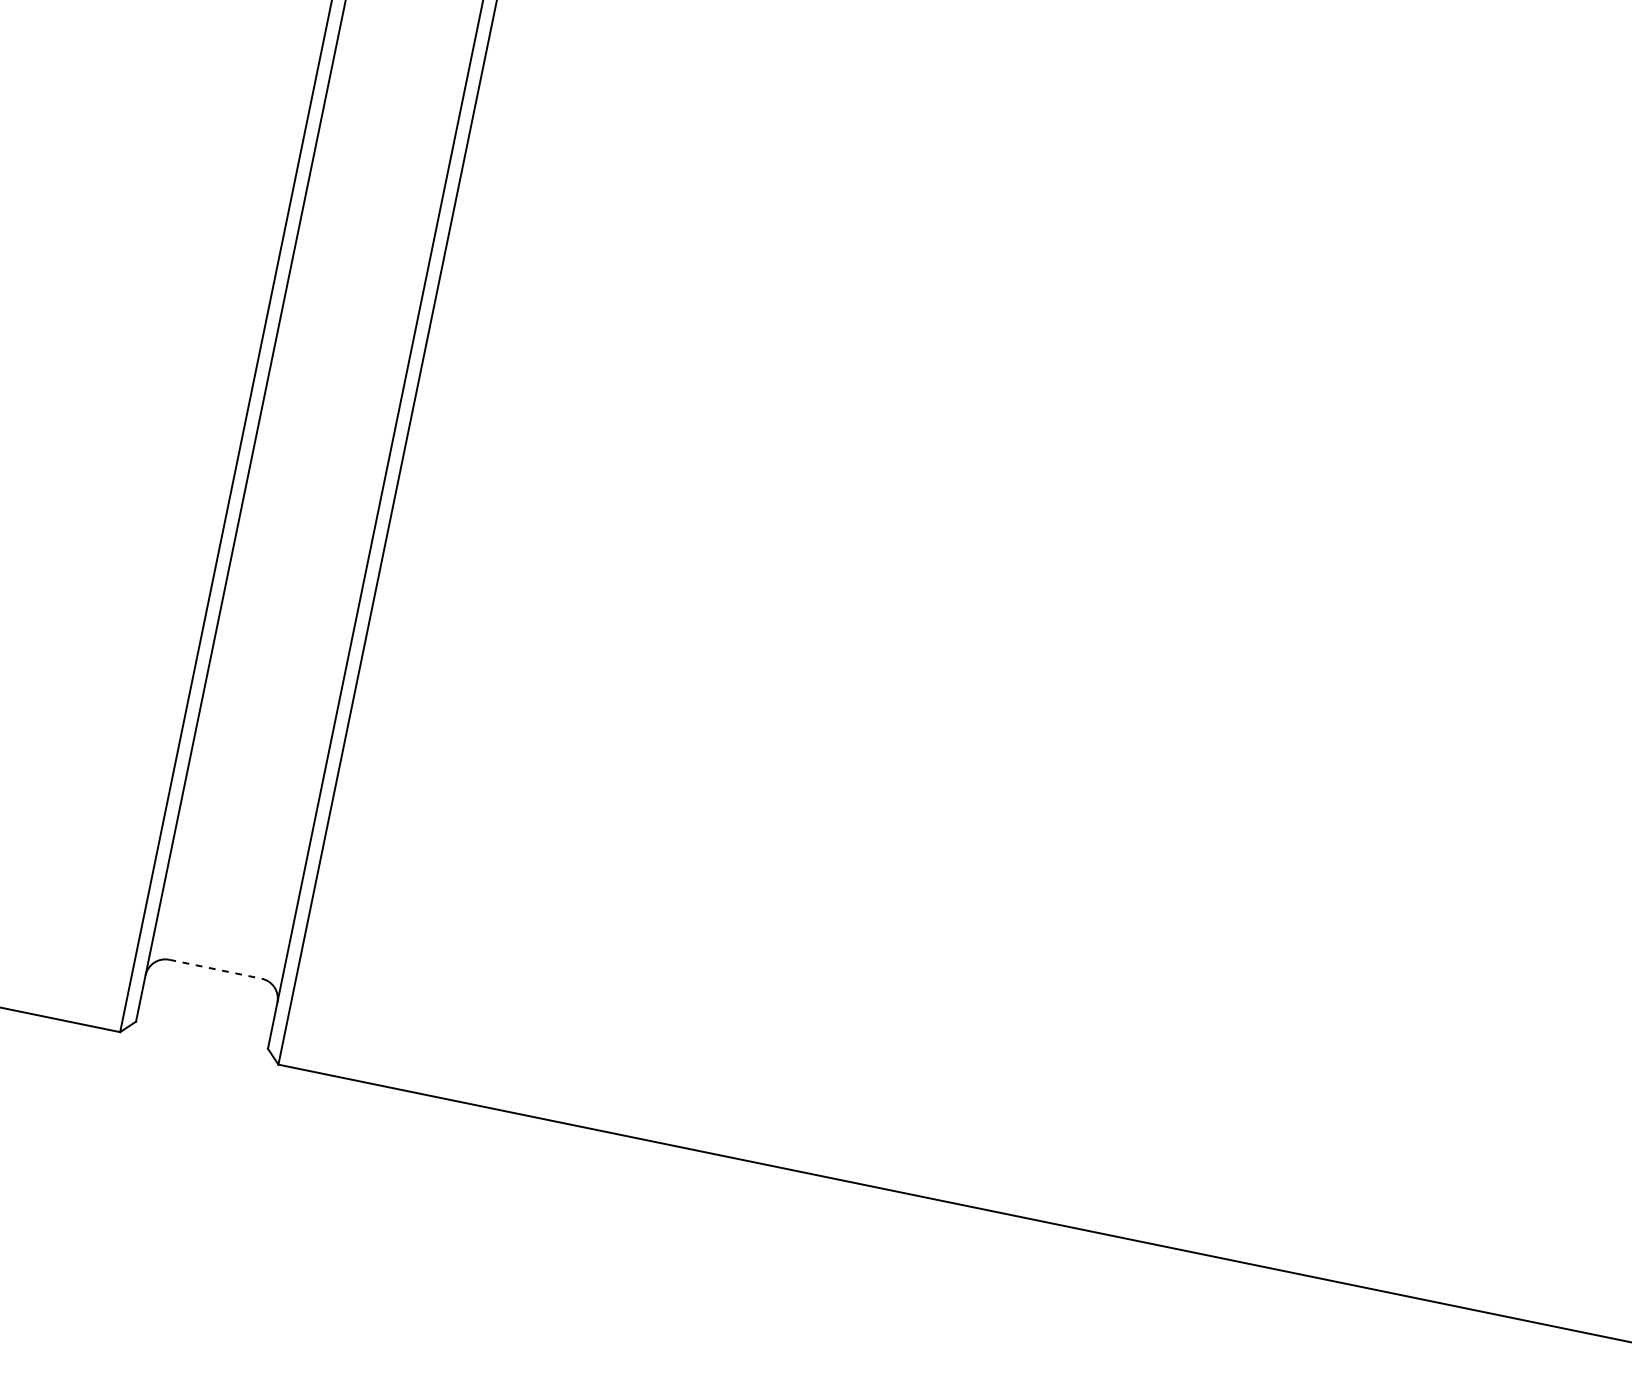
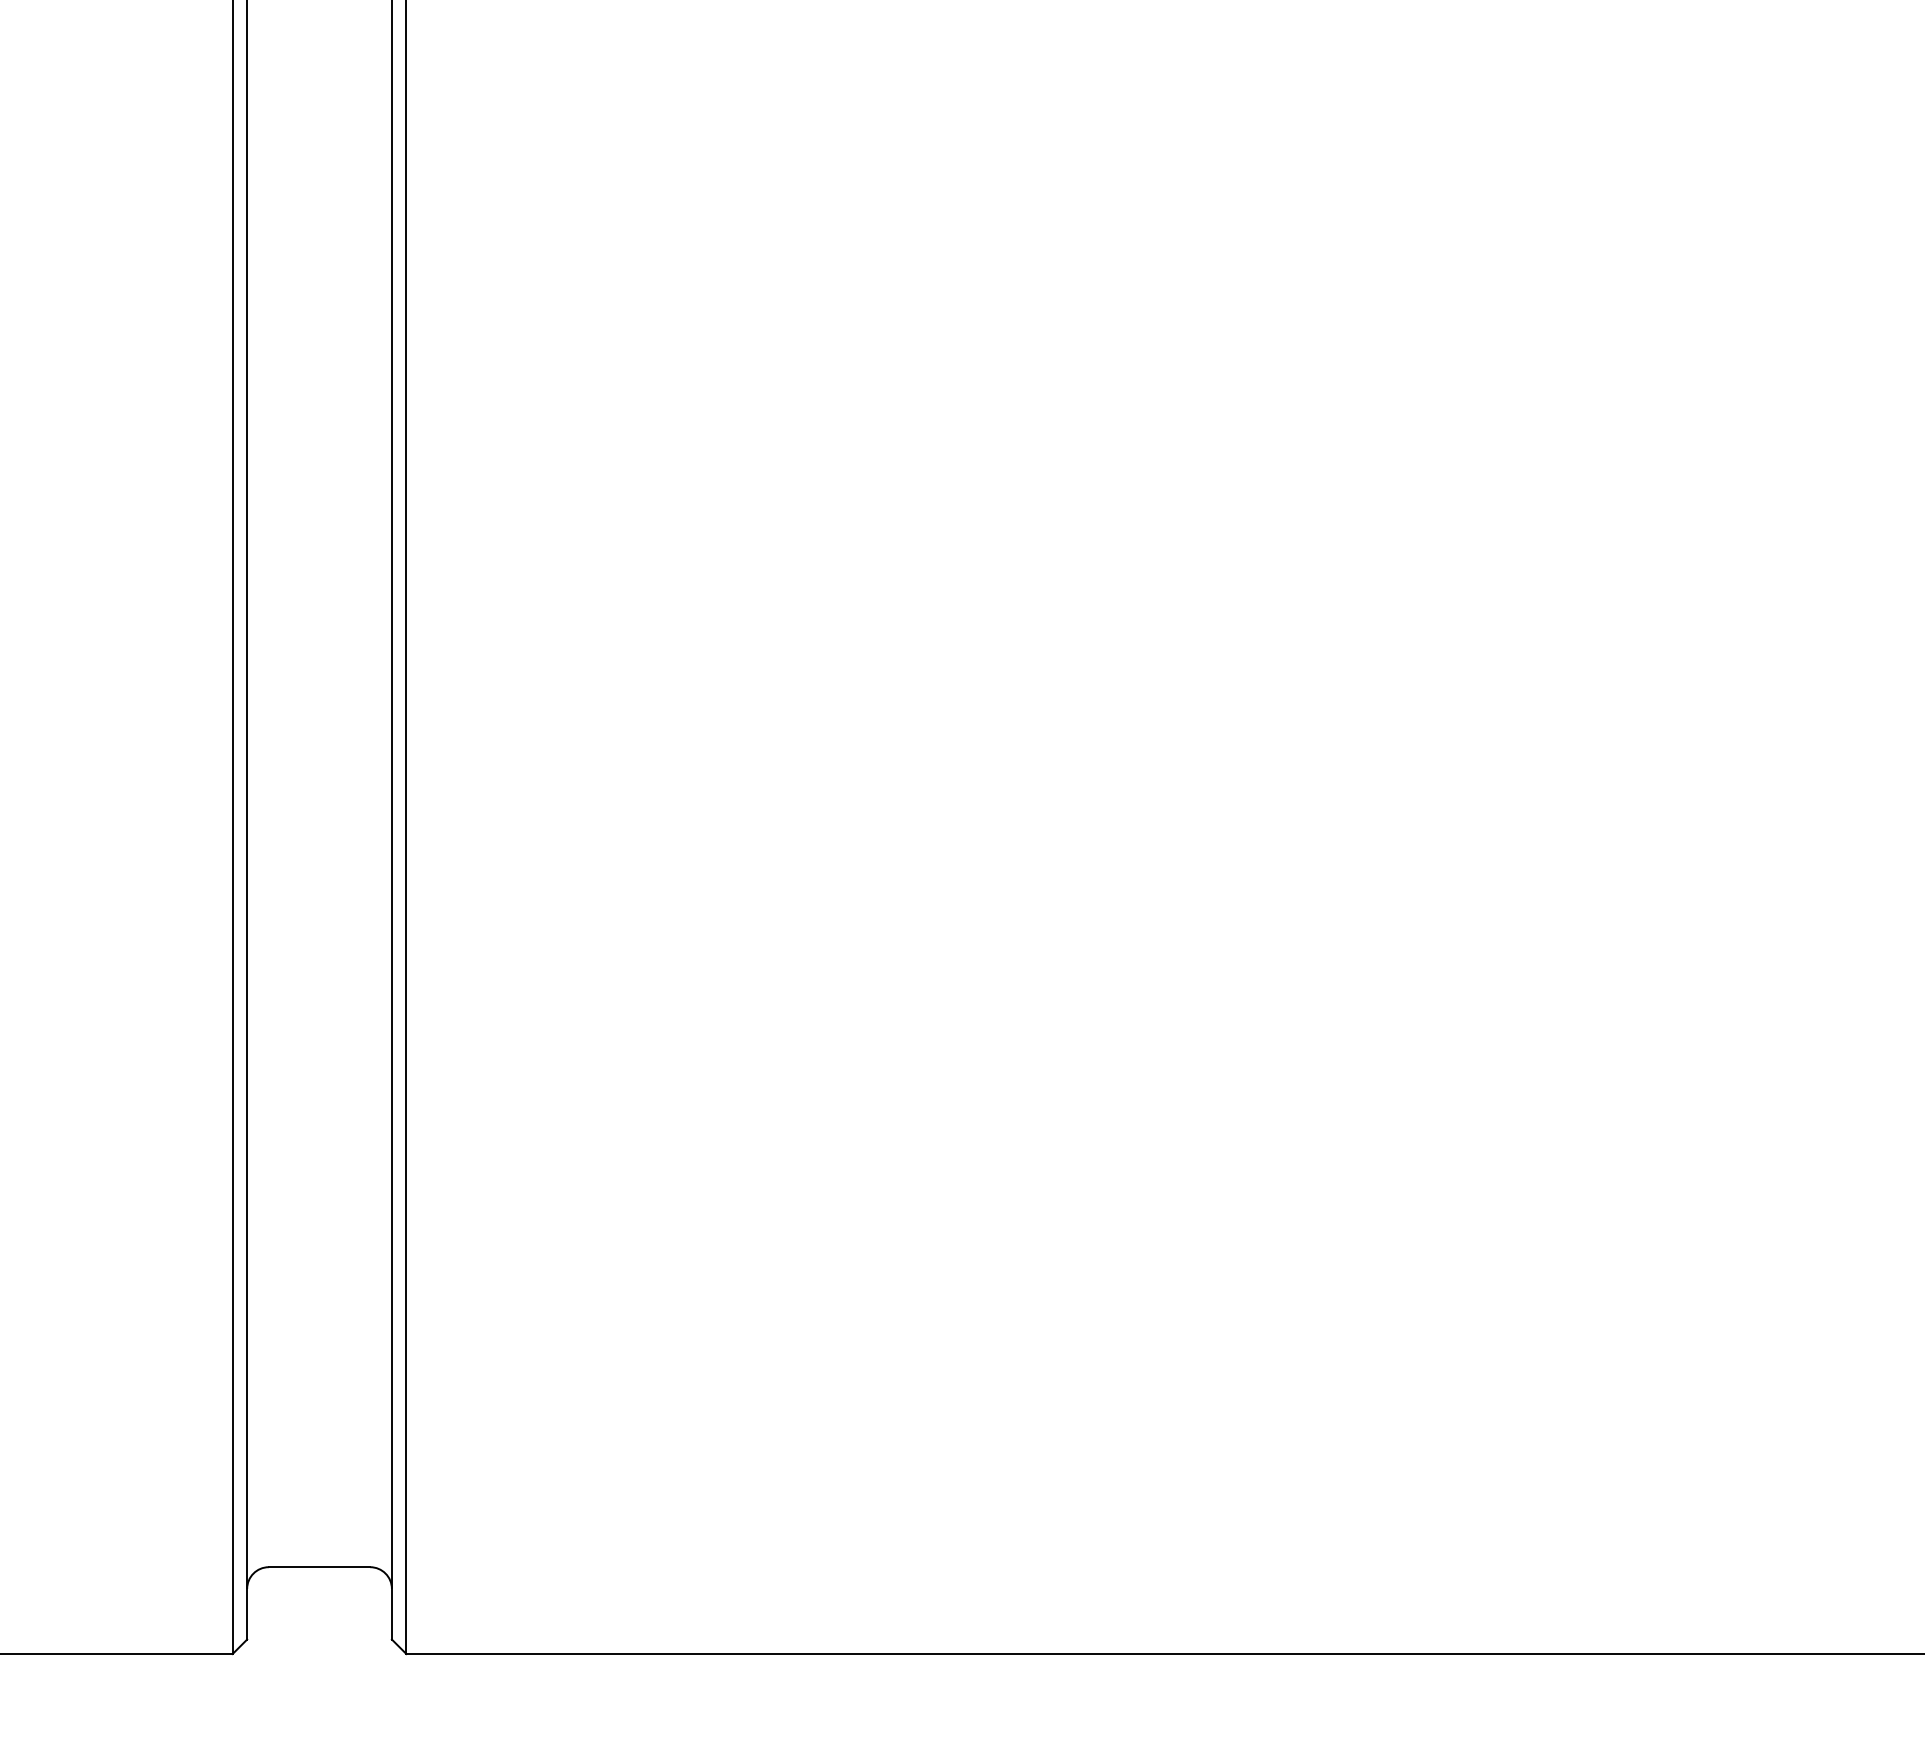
line: (215, 969) -> (319, 1567), dashed -> solid

